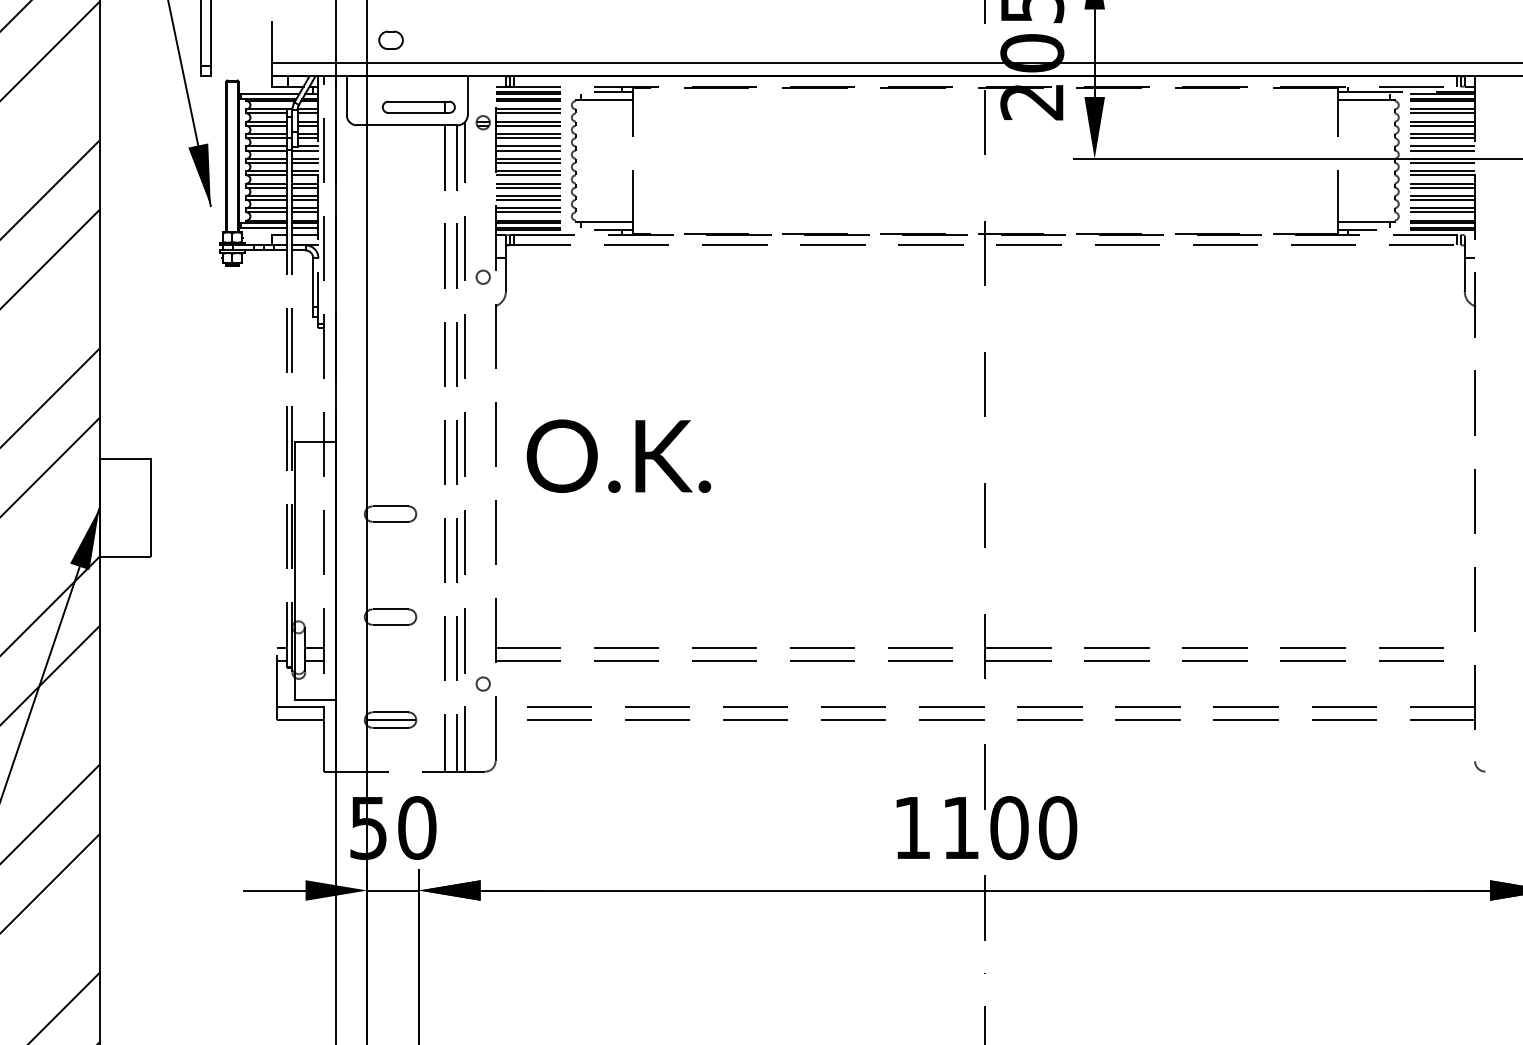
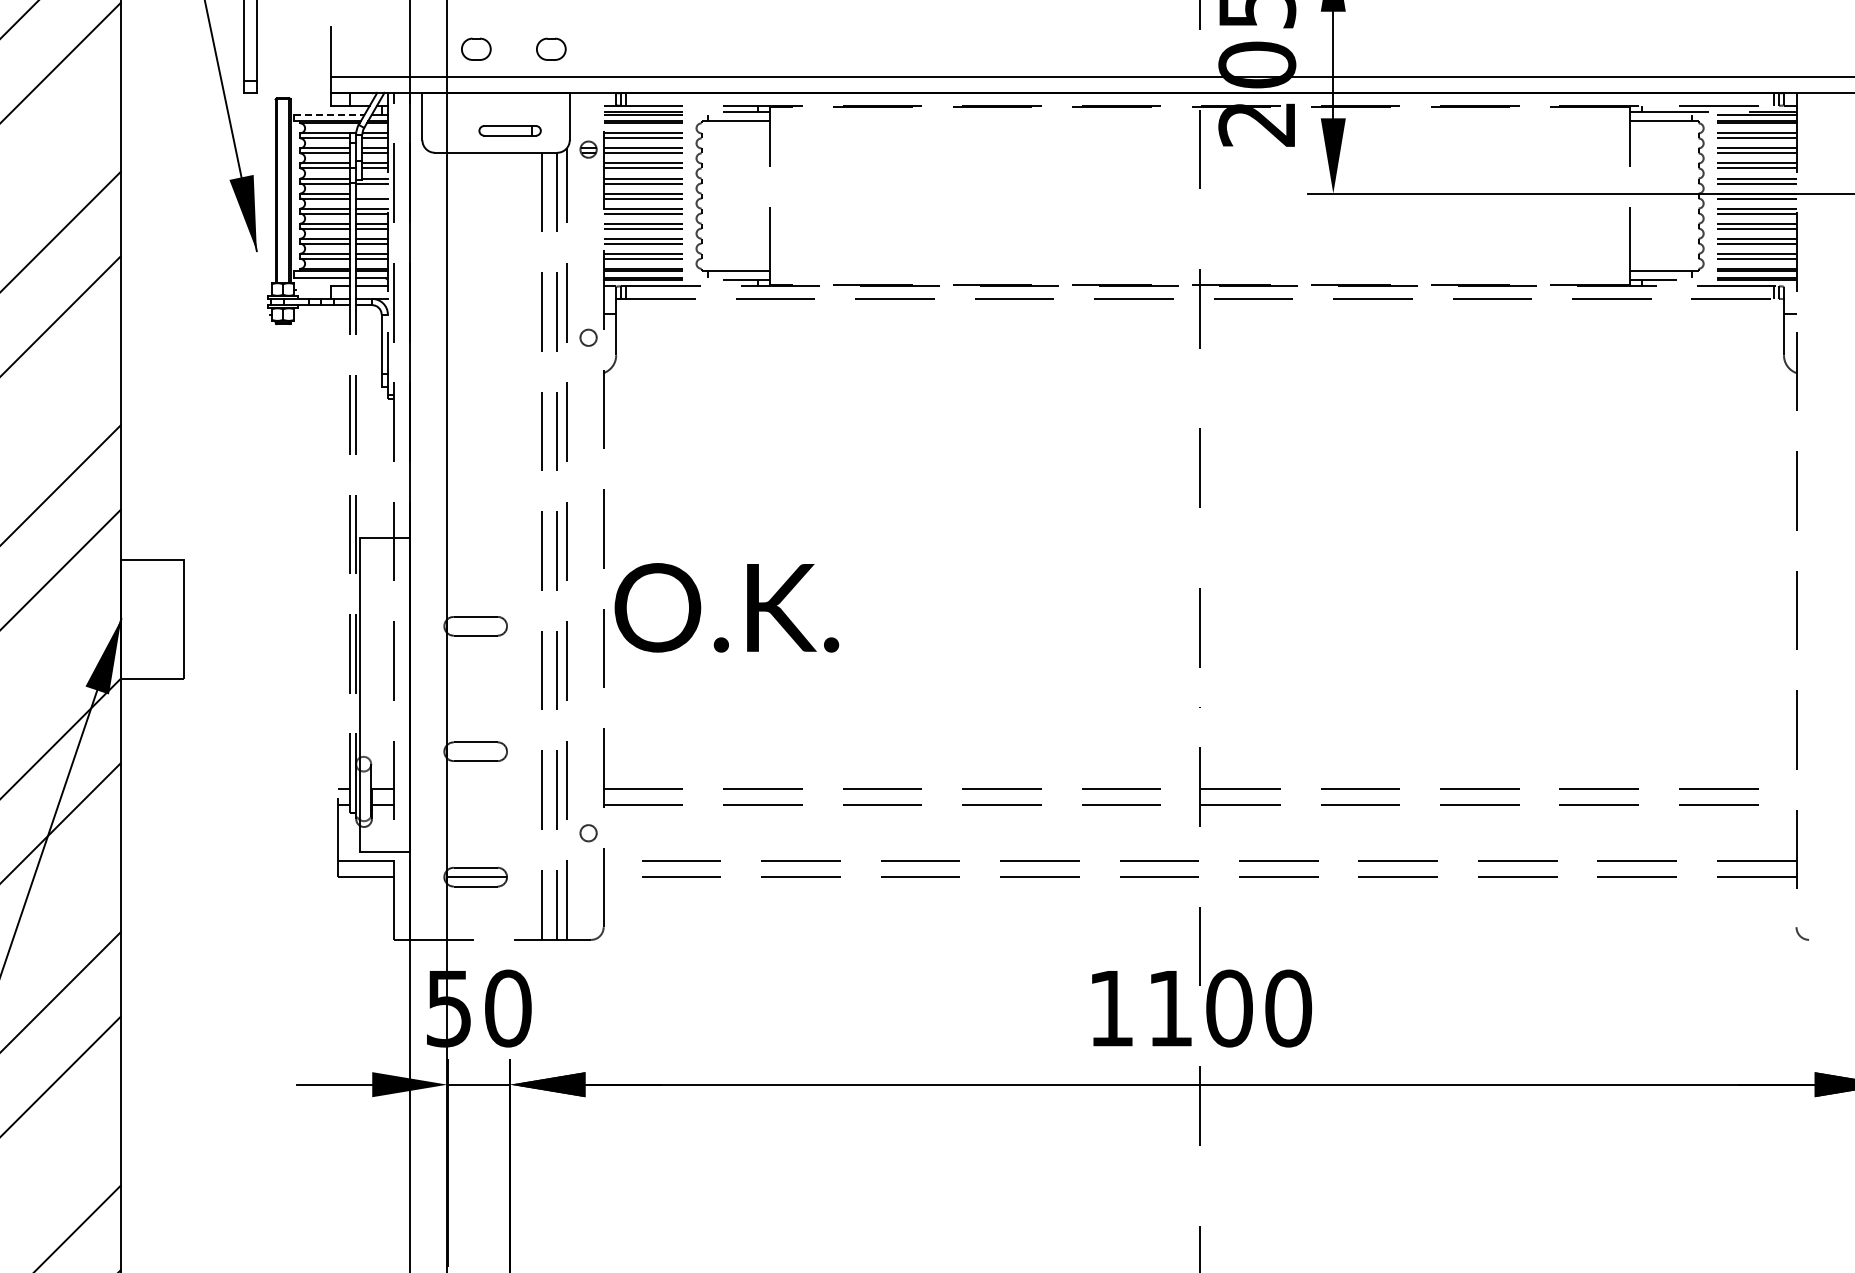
part: (452, 39) -> (551, 48), added
line: (270, 93) -> (329, 114), solid -> dashed
part: (418, 107) -> (509, 130), size x0.7
line: (304, 158) -> (371, 193), removed
text: (618, 455) -> (726, 607), moved

